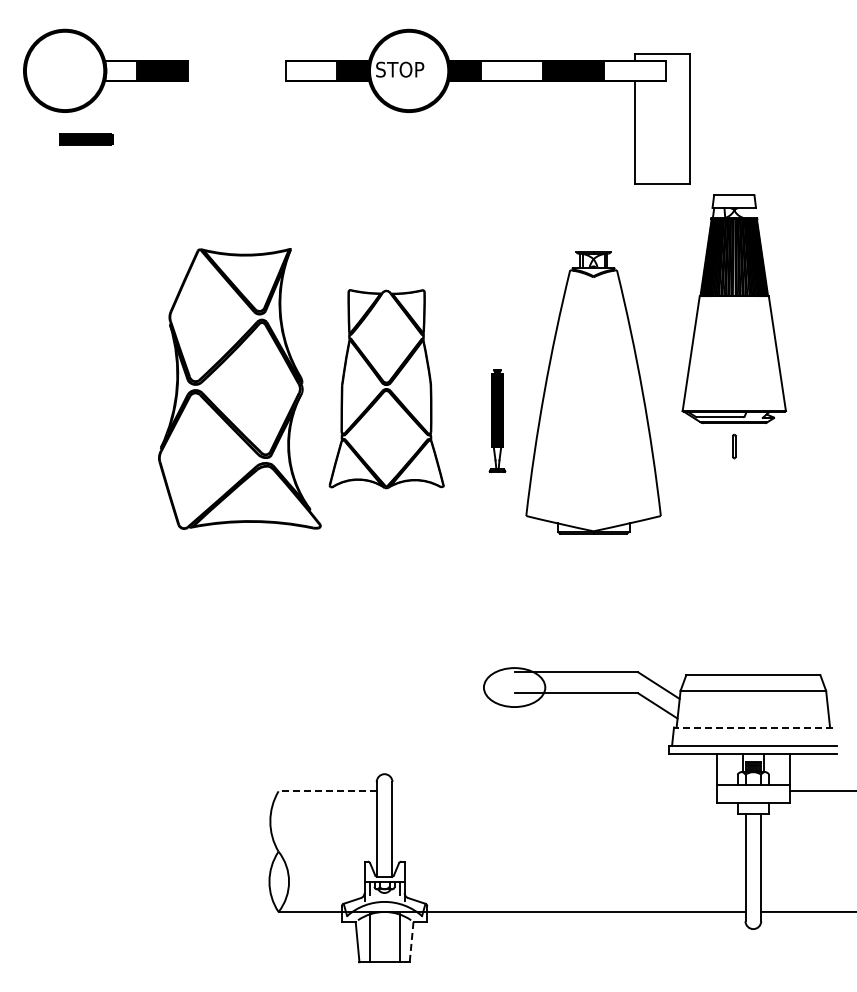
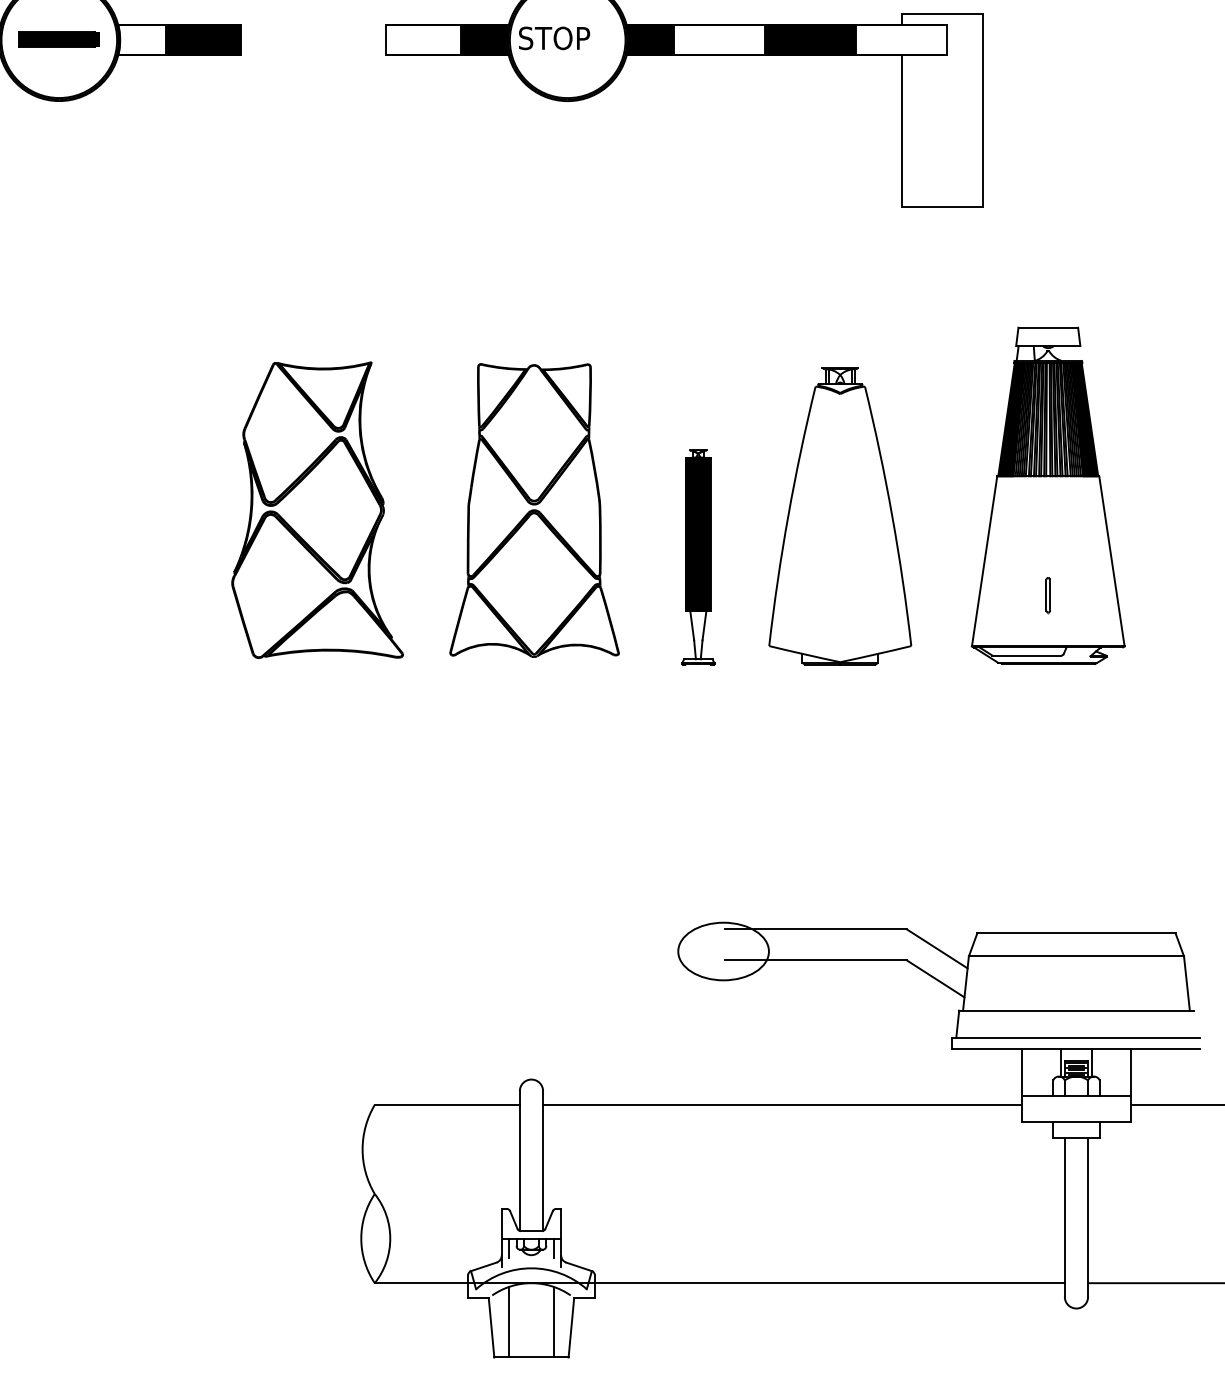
part: (86, 139) -> (58, 39), moved
part: (733, 309) -> (1047, 496), moved
part: (239, 388) -> (317, 509), size x0.71
part: (593, 392) -> (840, 515), size x0.71
part: (497, 421) -> (698, 558), size x1.43
line: (752, 727) -> (1075, 1010), dashed -> solid
line: (327, 791) -> (447, 1105), dashed -> solid
line: (554, 791) -> (782, 1105), added
line: (411, 942) -> (571, 1328), dashed -> solid

